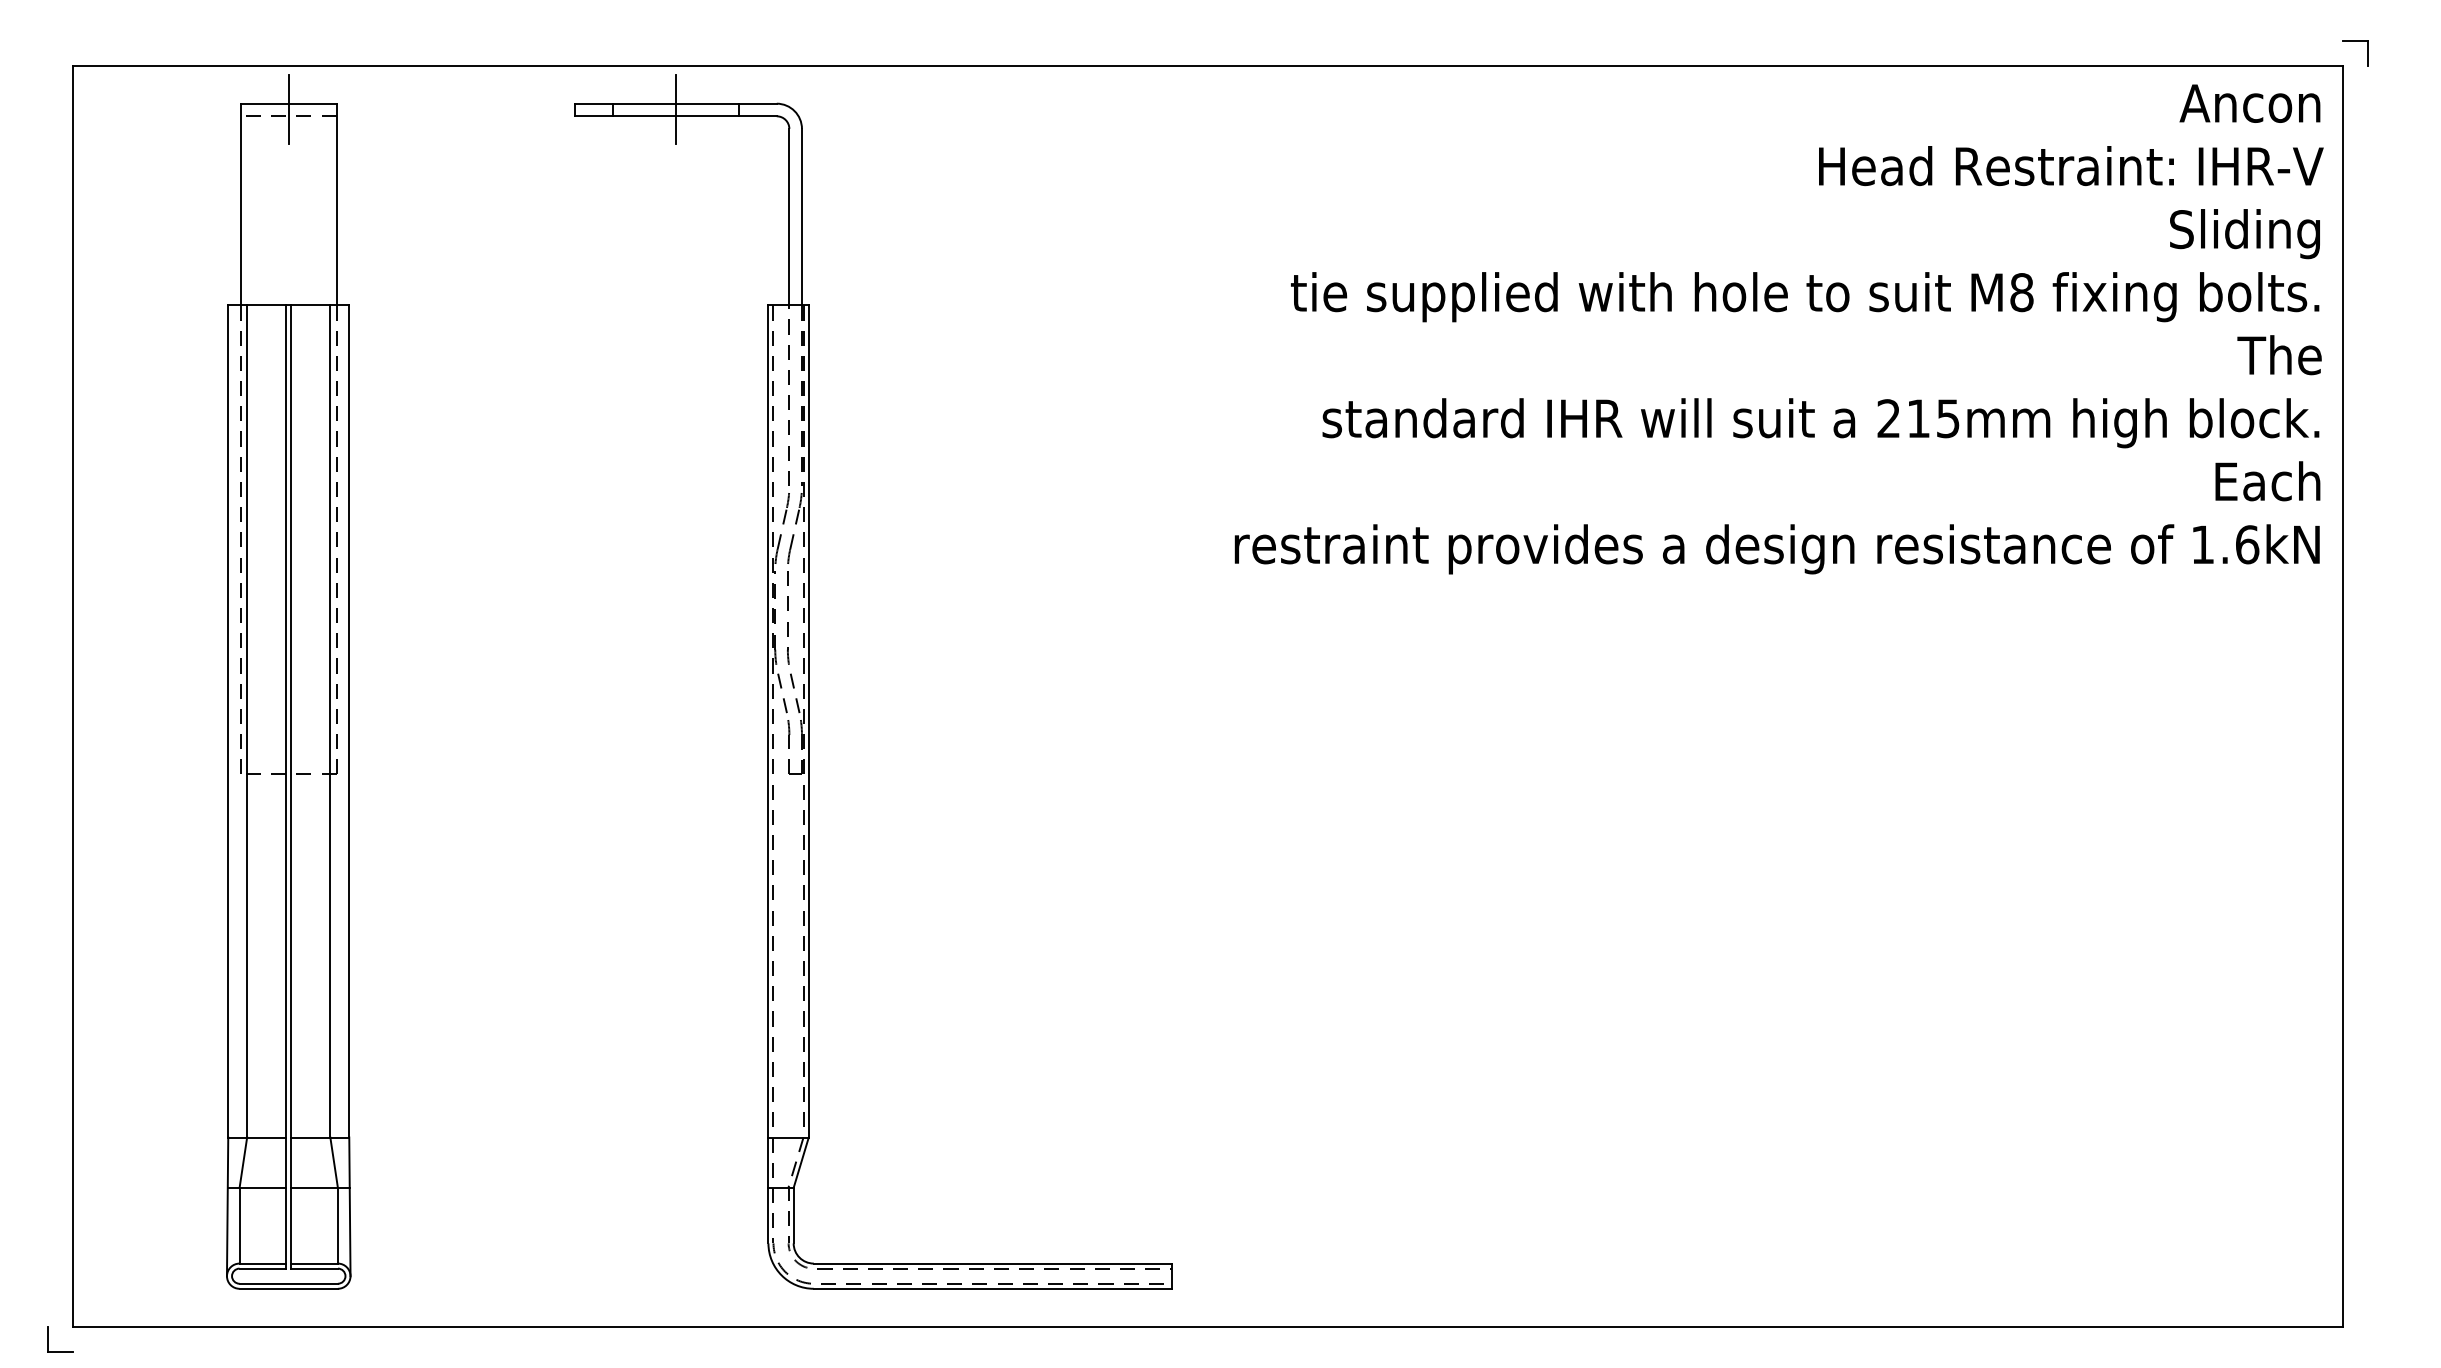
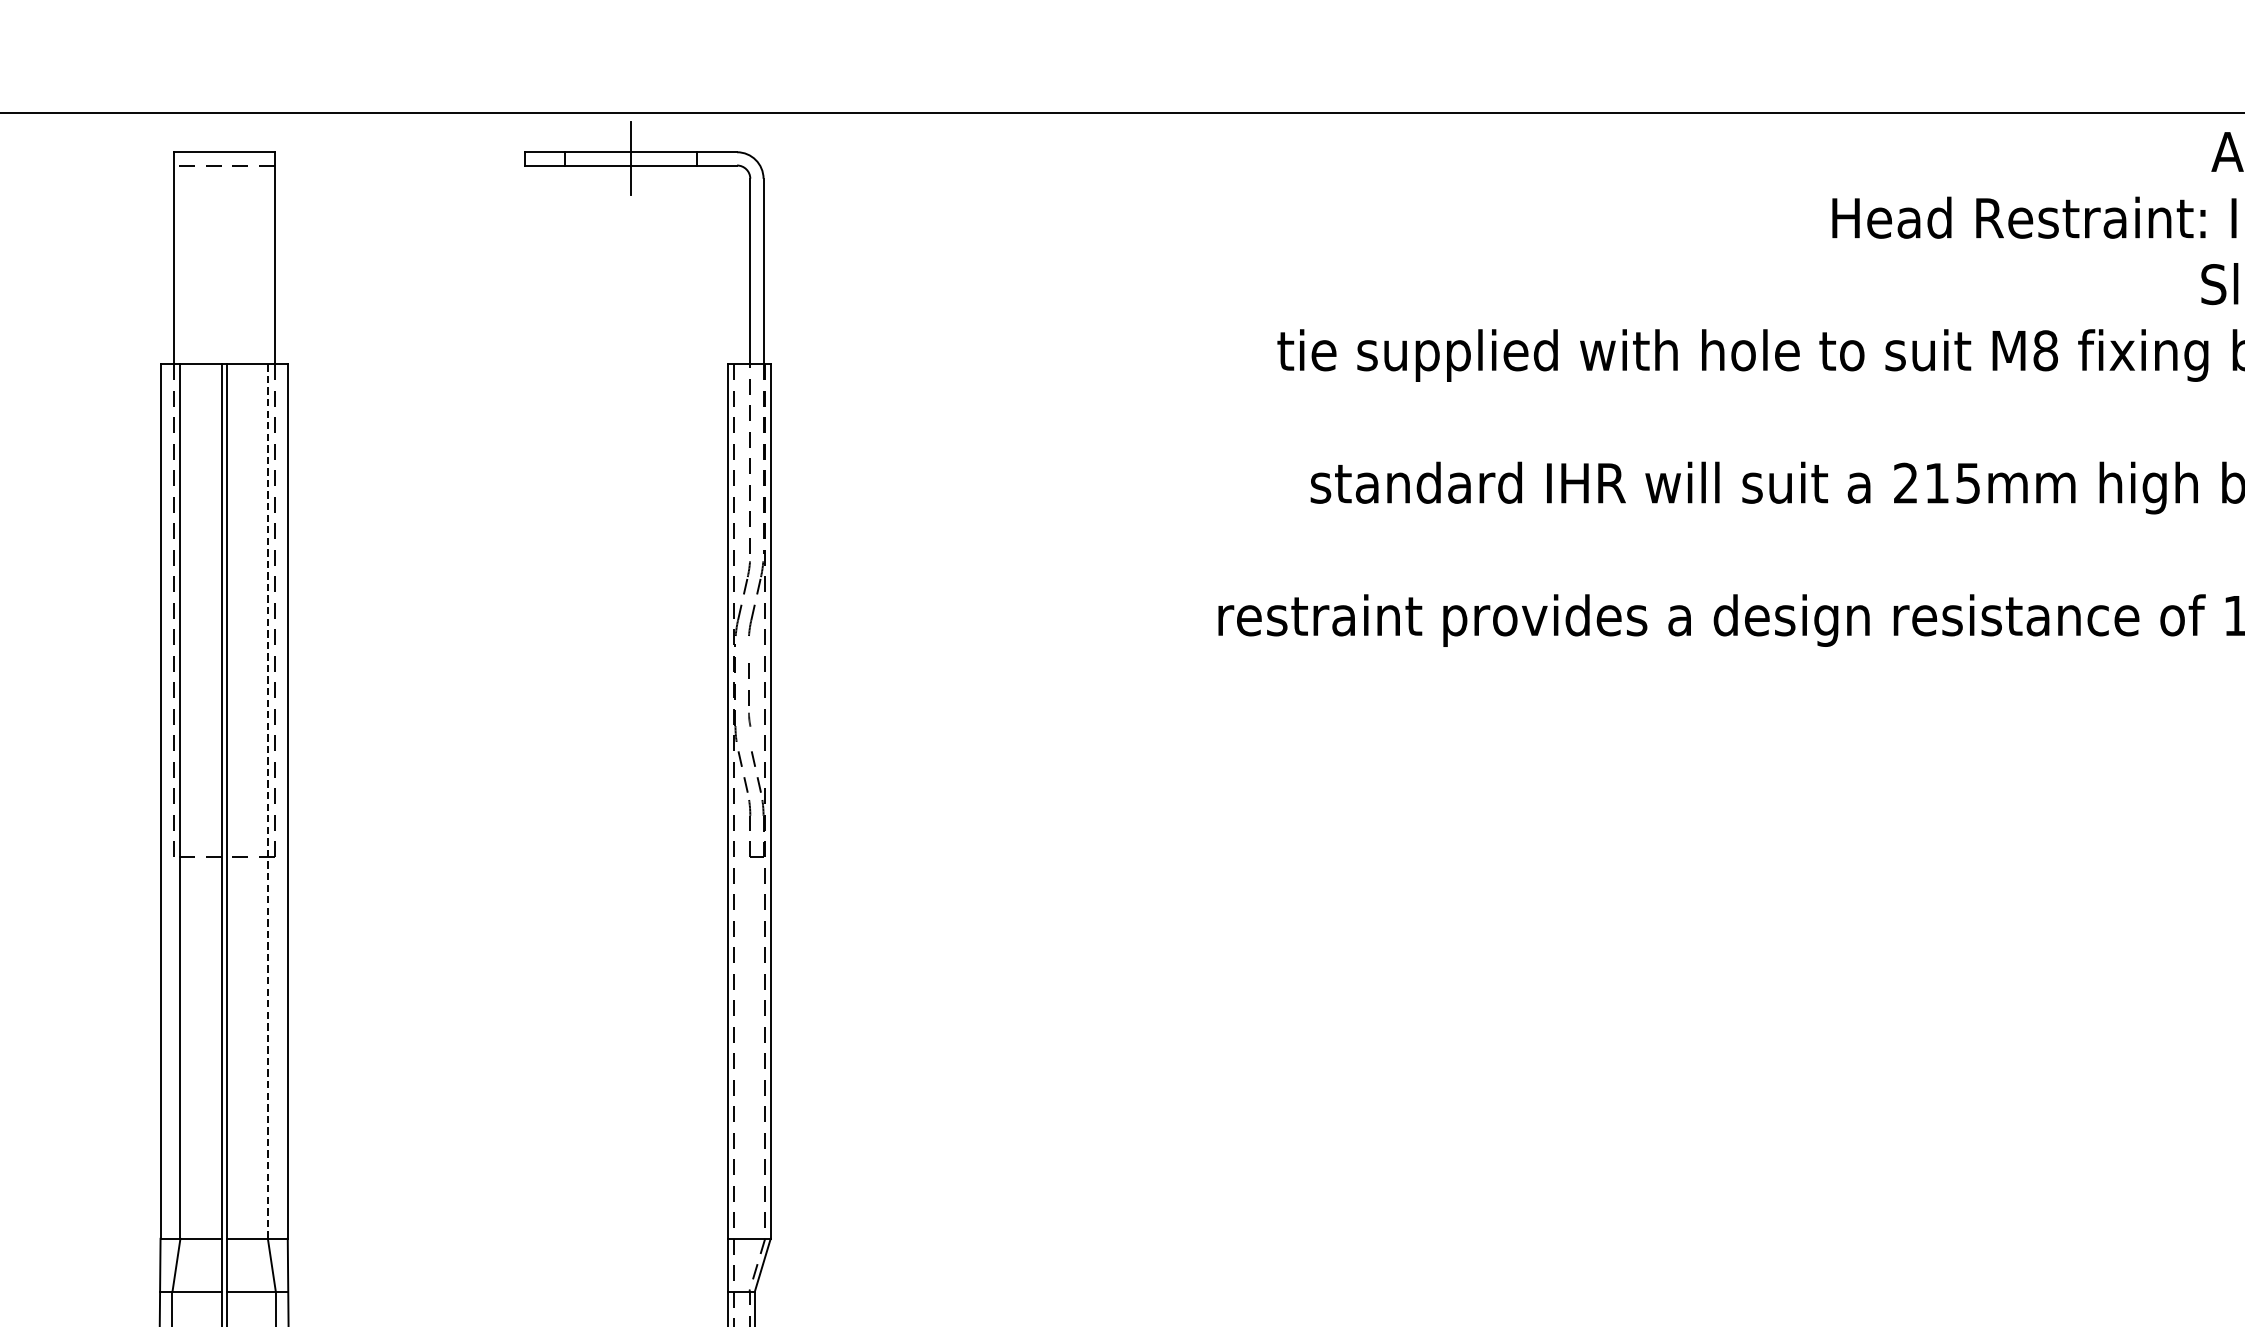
line: (288, 109) -> (223, 158), removed
part: (788, 617) -> (749, 692), size x0.6
line: (330, 721) -> (268, 801), solid -> dashed

